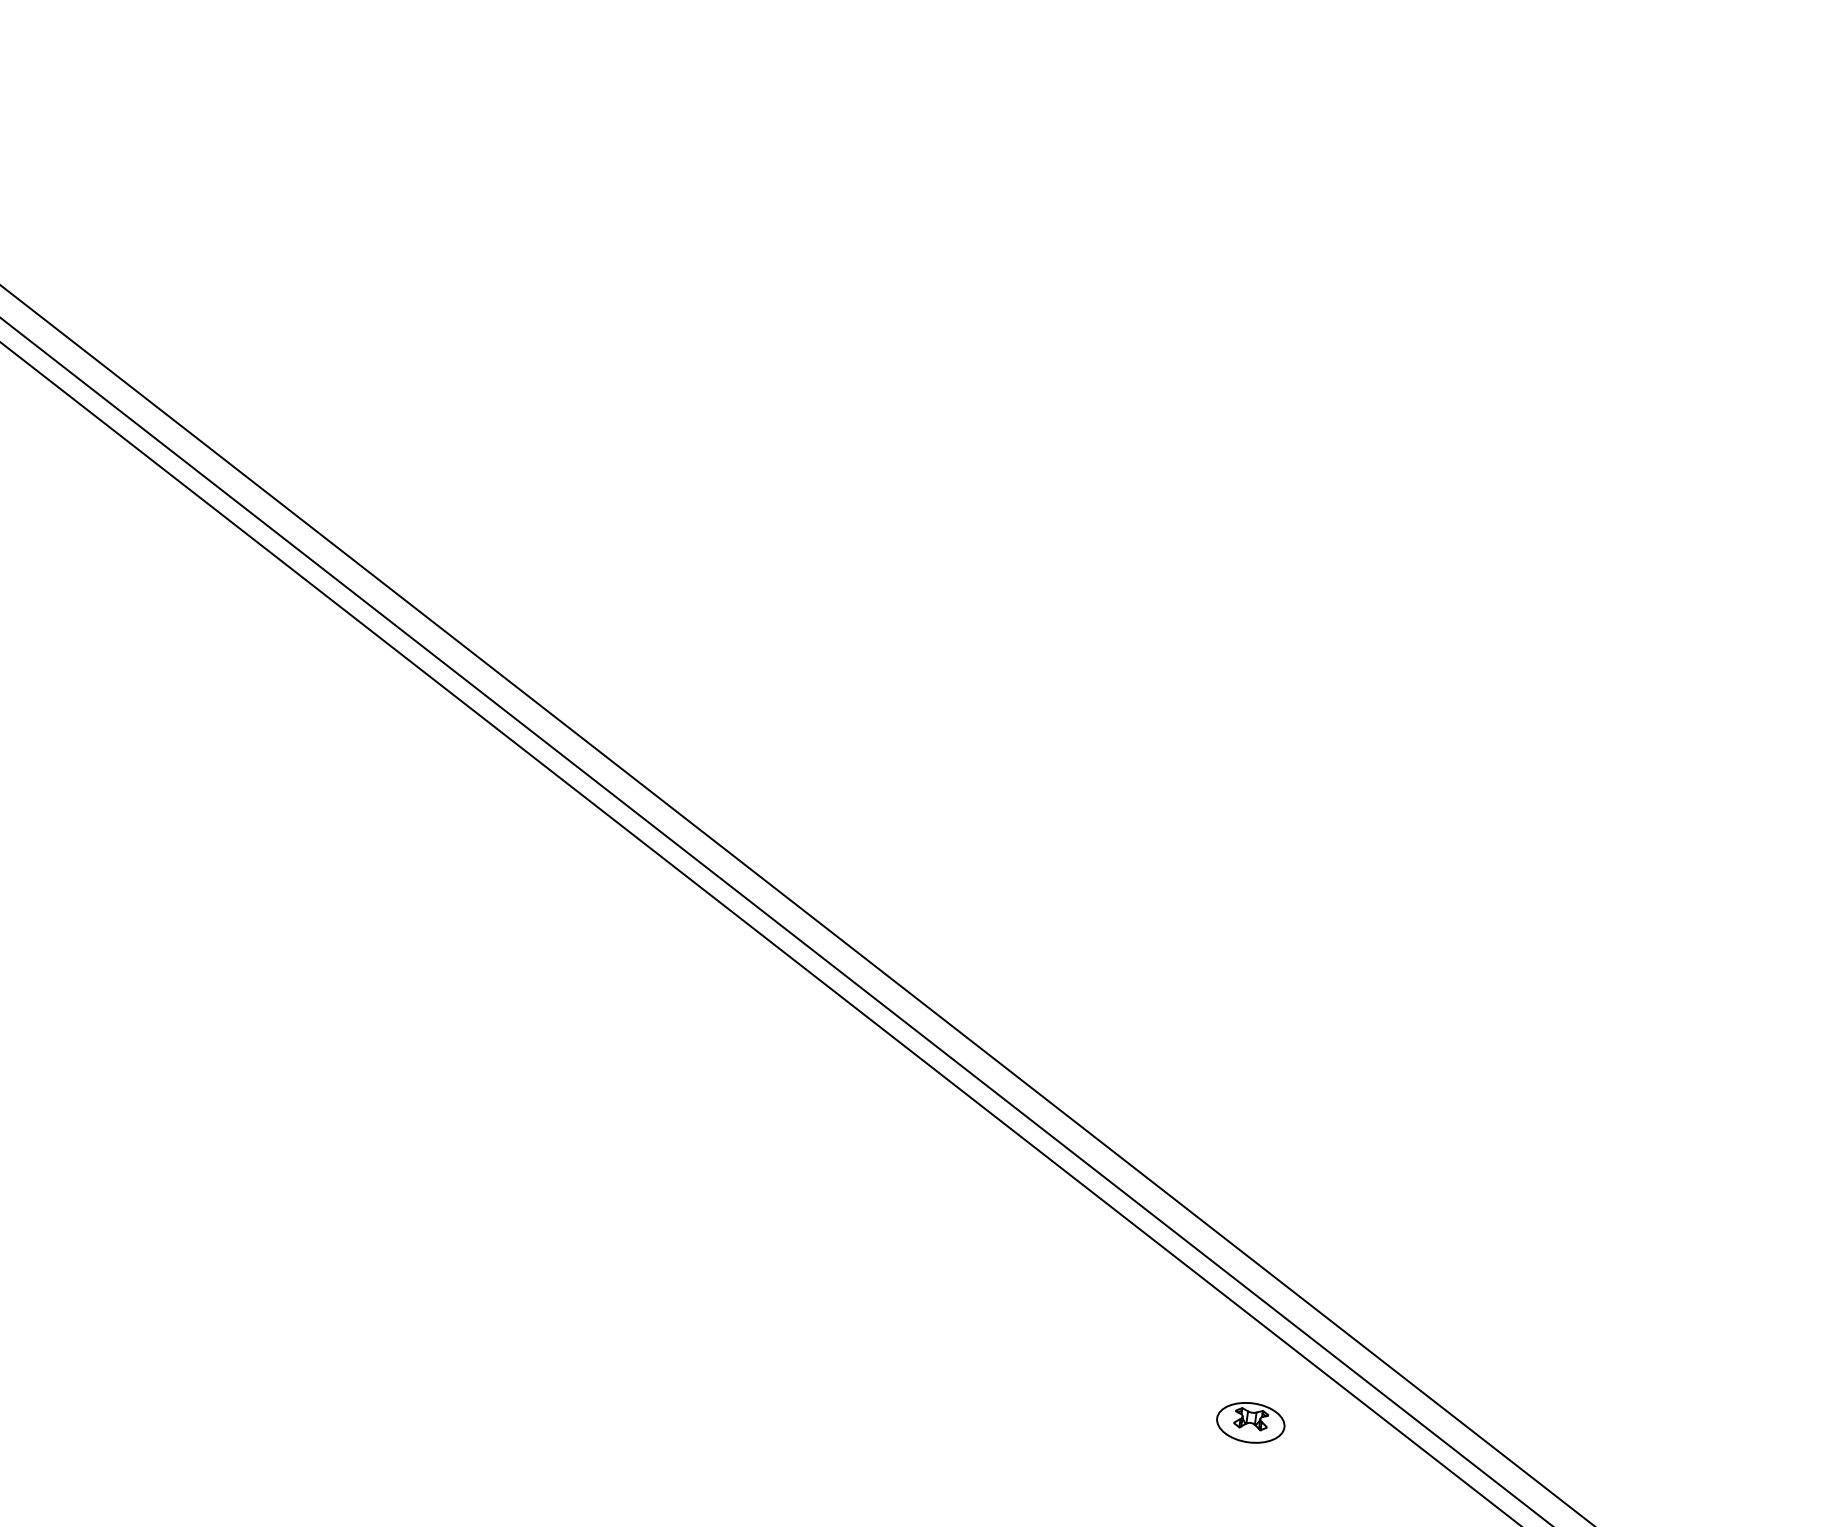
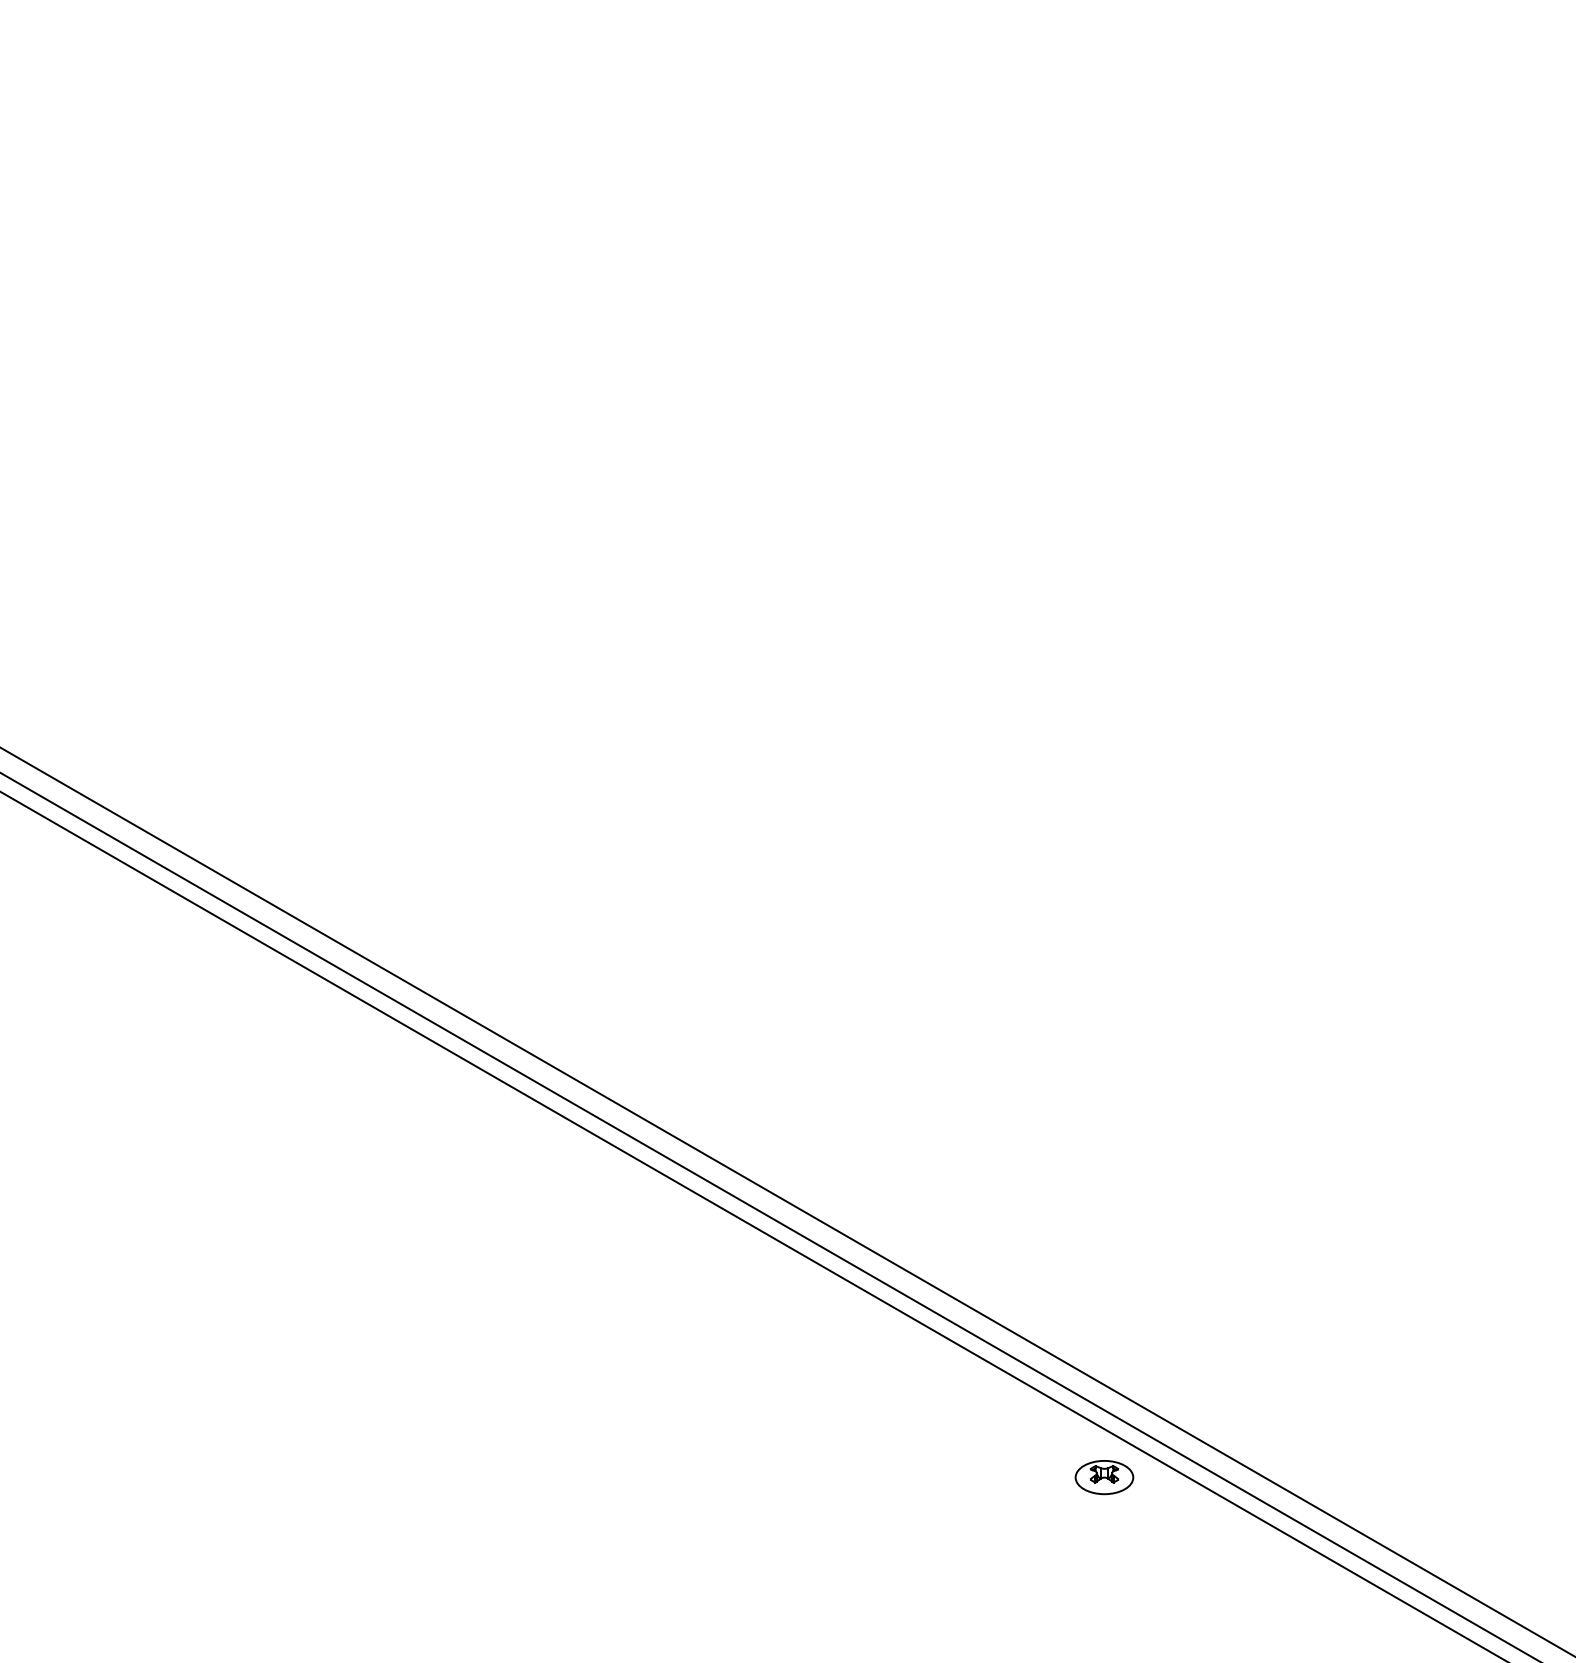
part: (1250, 1422) -> (1104, 1477), moved

